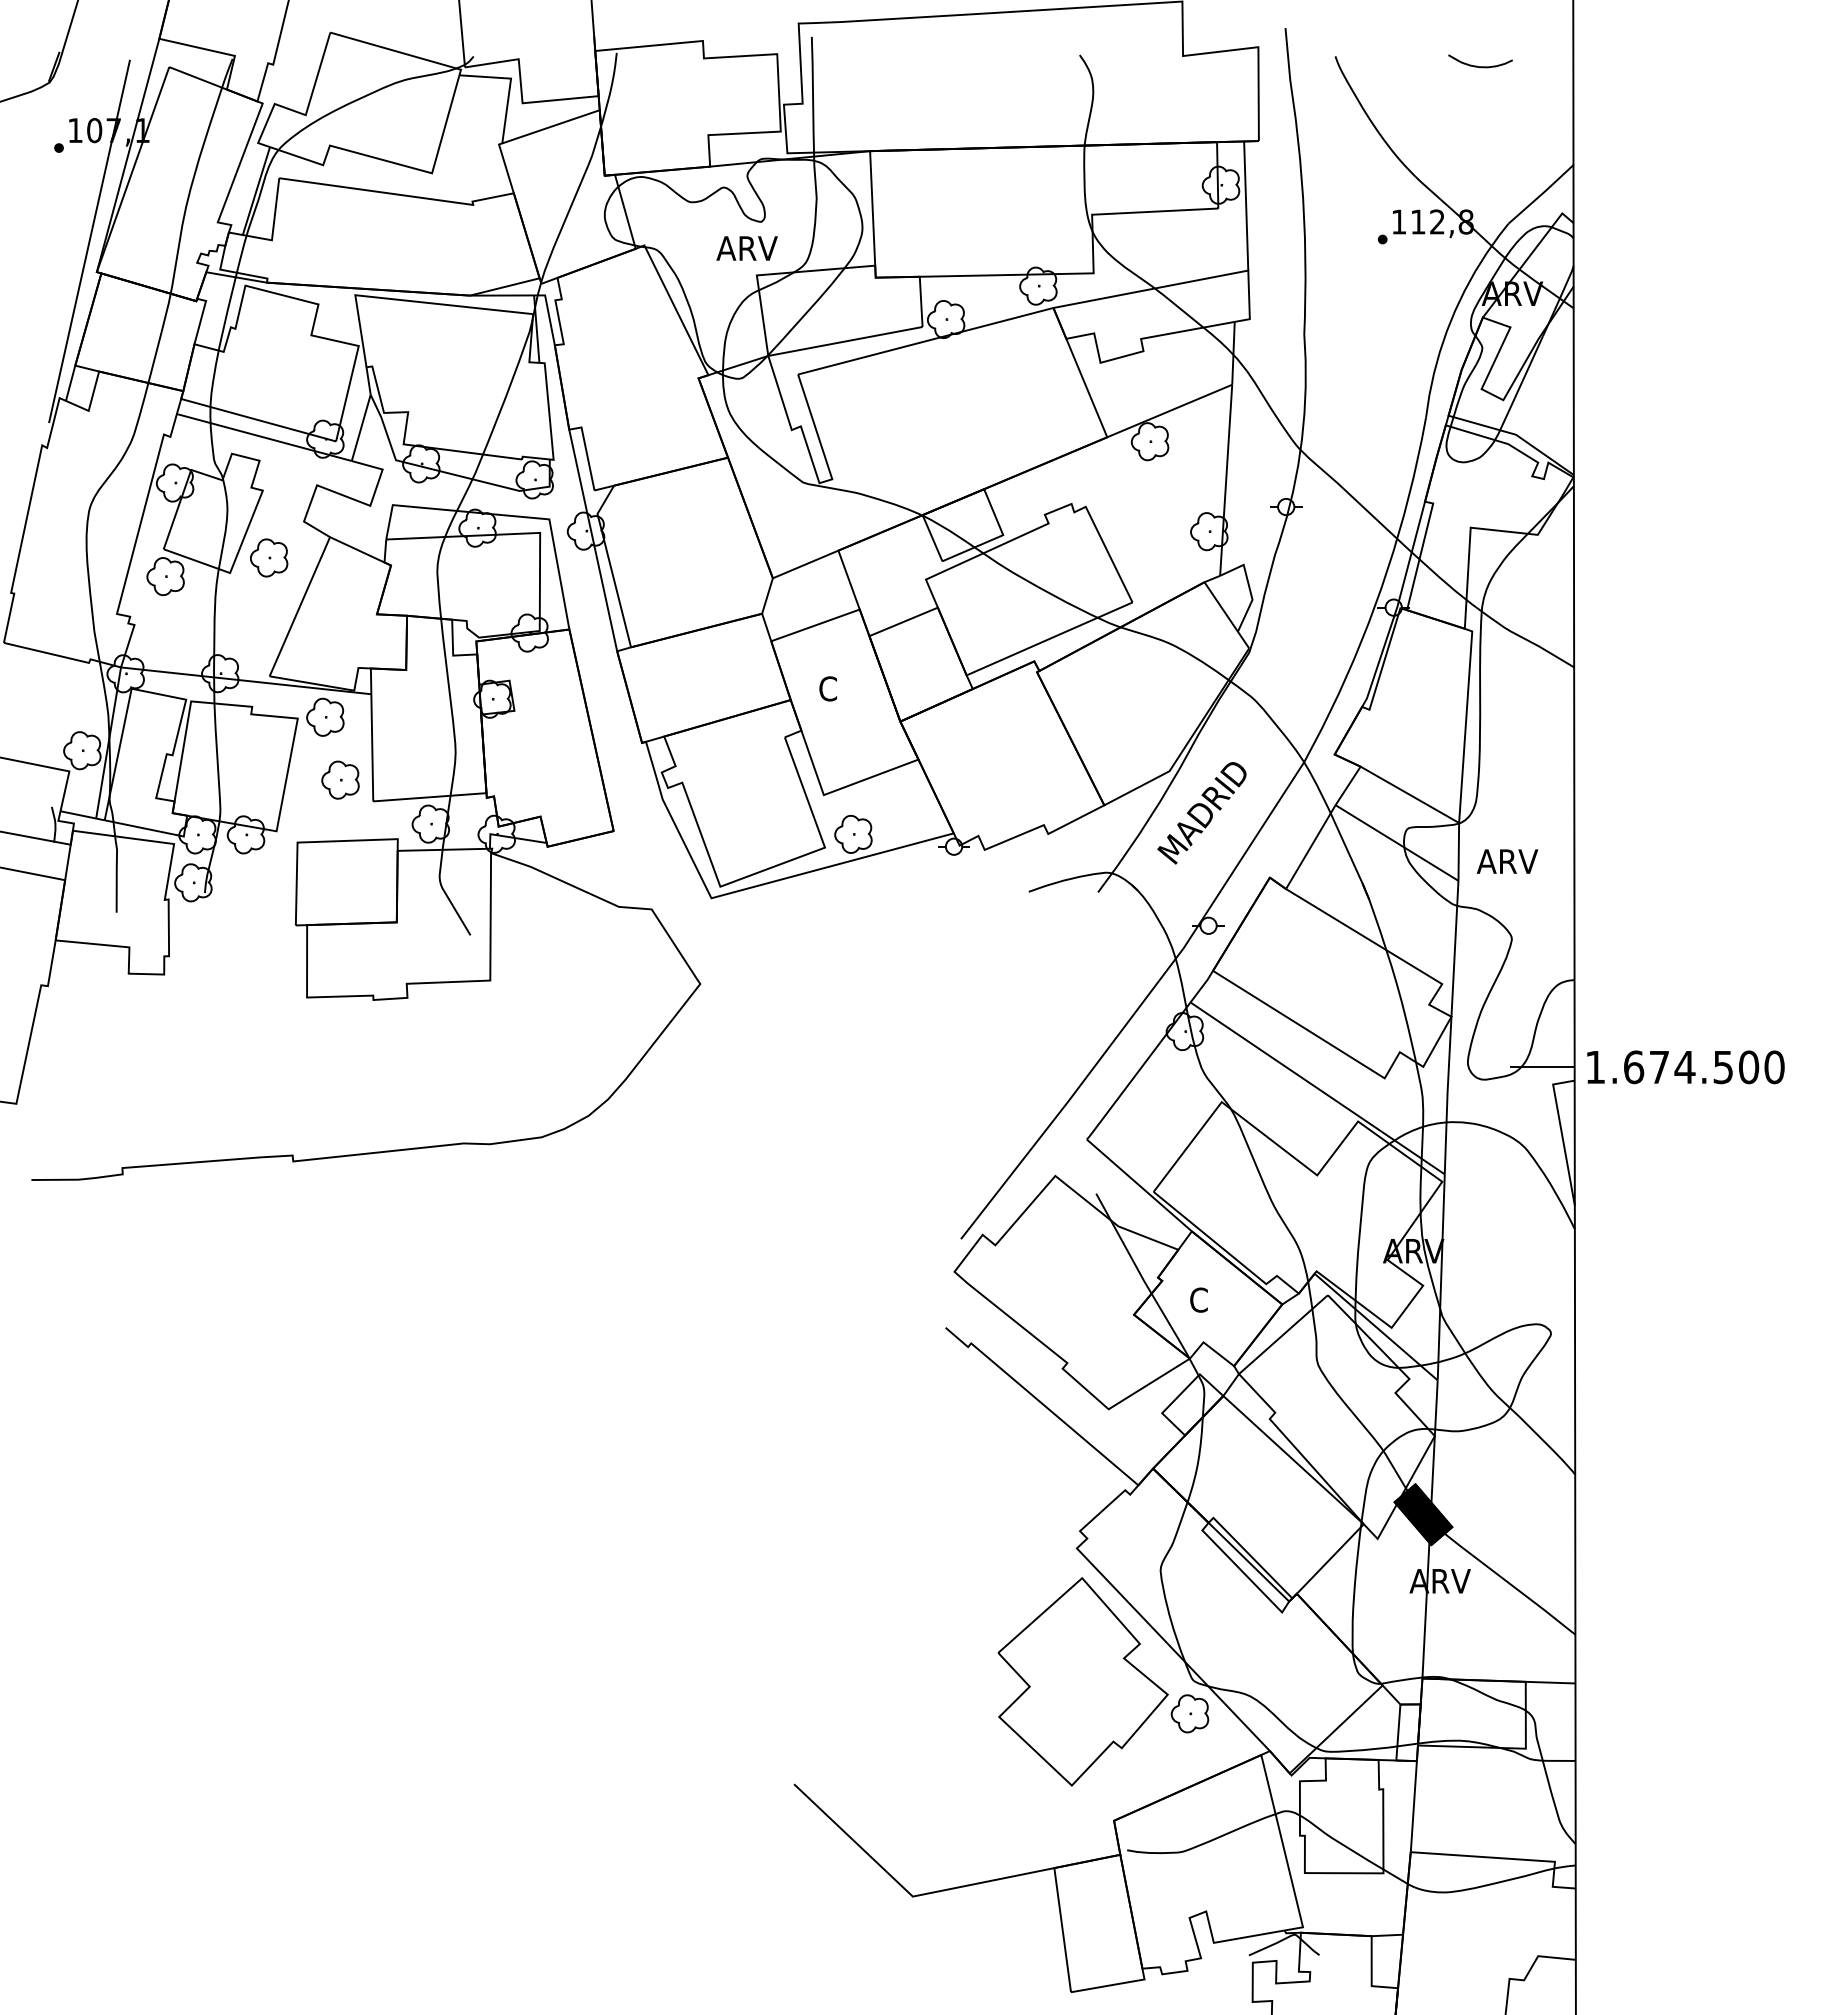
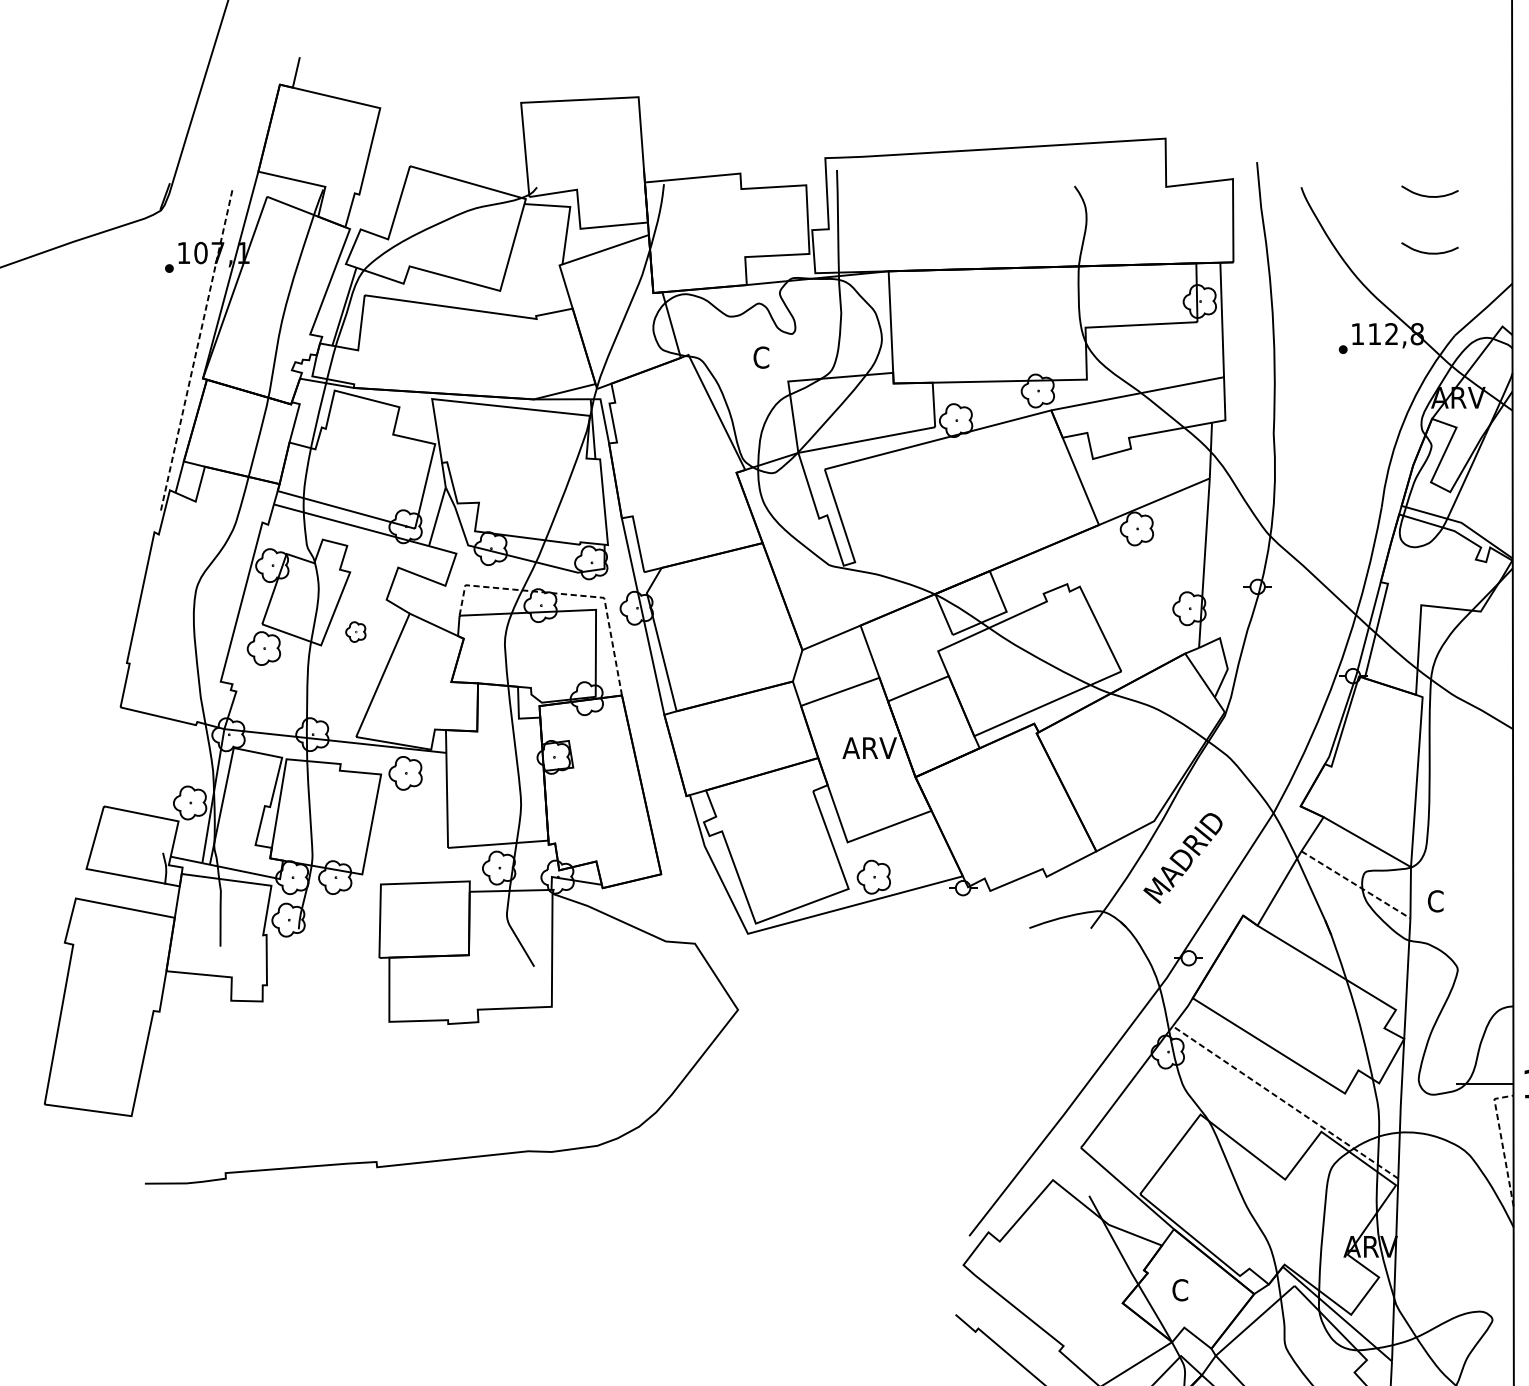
curve: (1477, 129) -> (1427, 252), added
line: (89, 241) -> (196, 351), solid -> dashed
text: (746, 248) -> (779, 357), ARV -> C
line: (508, 515) -> (567, 594), solid -> dashed
part: (269, 557) -> (356, 631), size x0.6
text: (848, 688) -> (869, 747), C -> ARV
part: (340, 779) -> (419, 828), removed
line: (1397, 843) -> (1356, 885), solid -> dashed
text: (1507, 861) -> (1453, 901), ARV -> C
line: (1317, 1088) -> (1285, 1102), solid -> dashed
line: (1561, 1133) -> (1501, 1142), solid -> dashed

